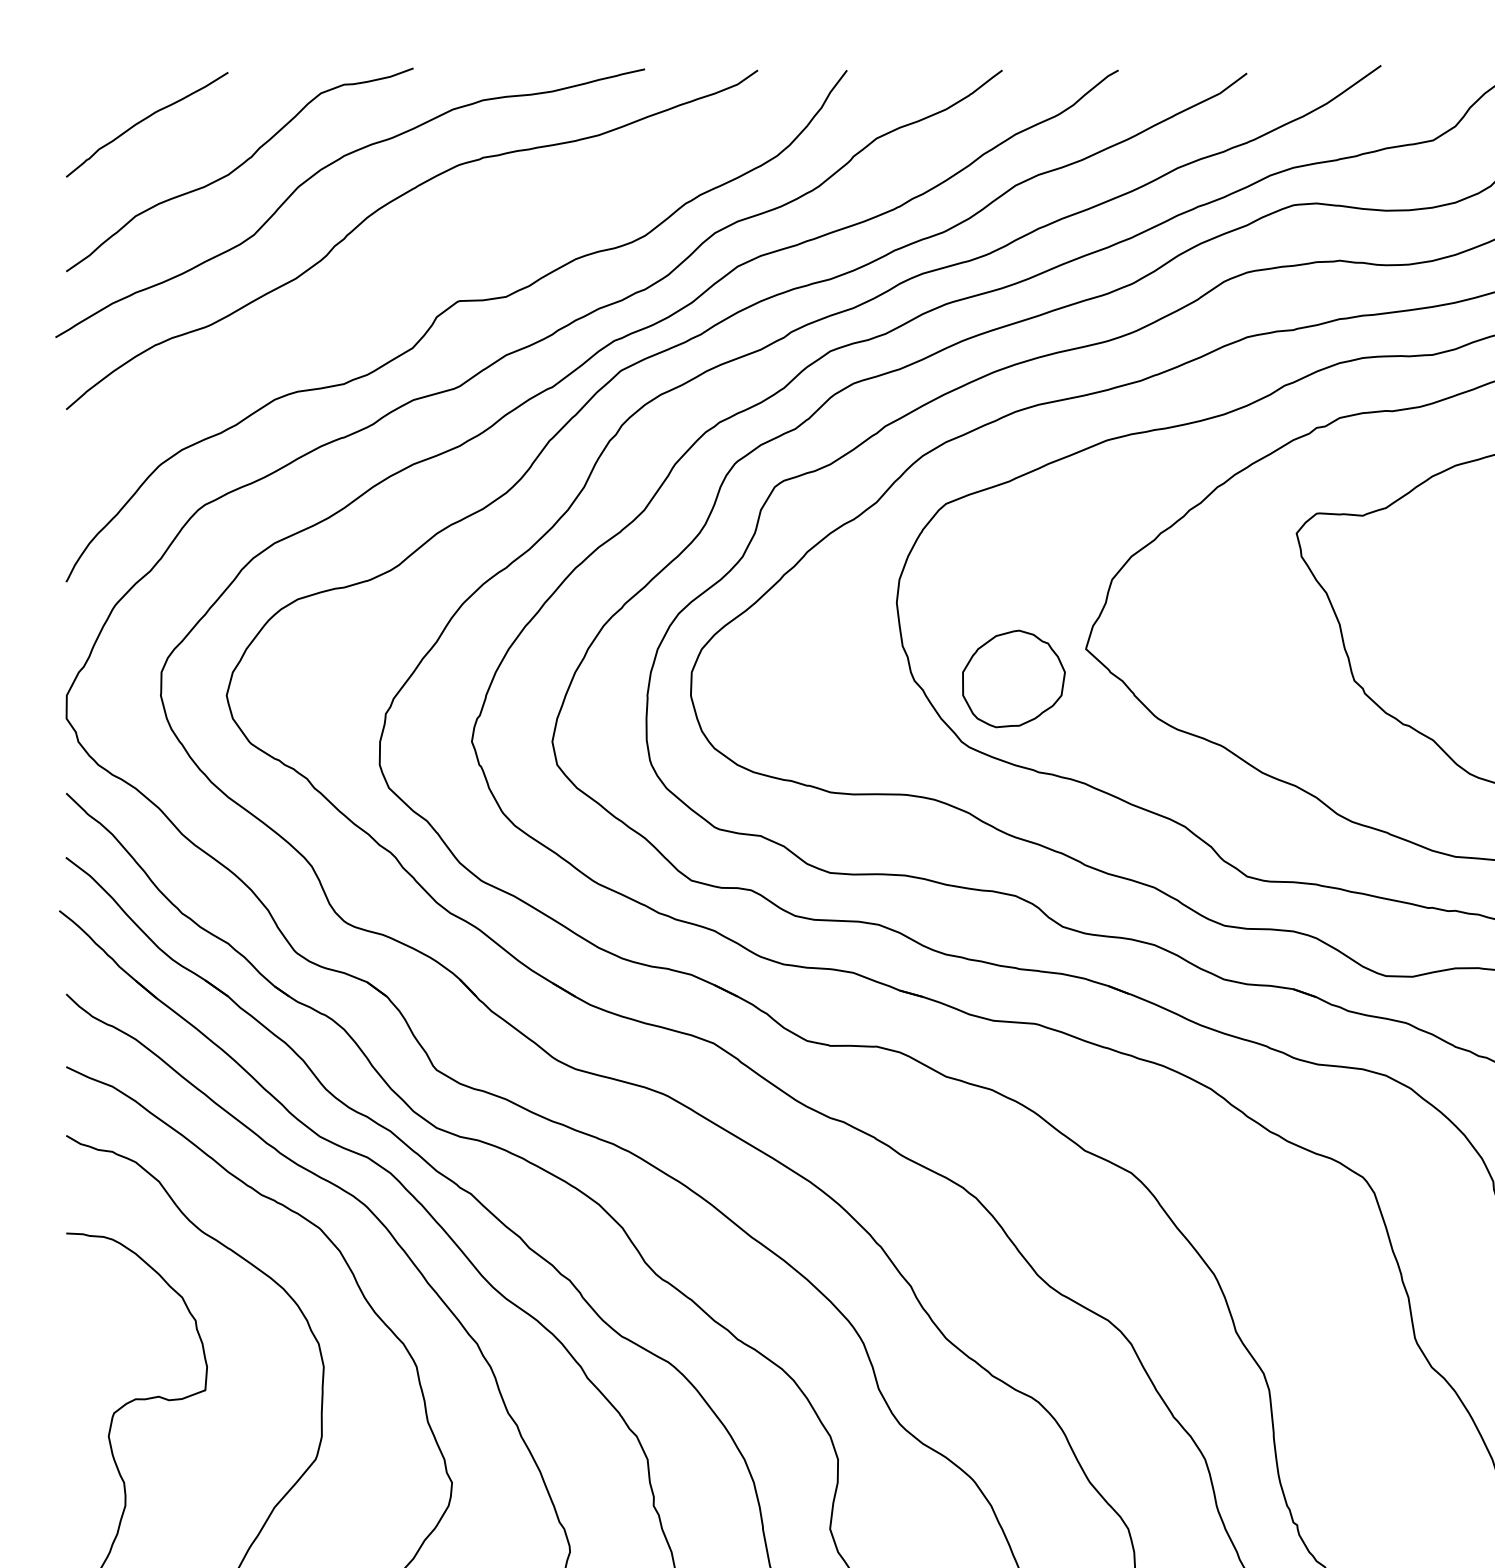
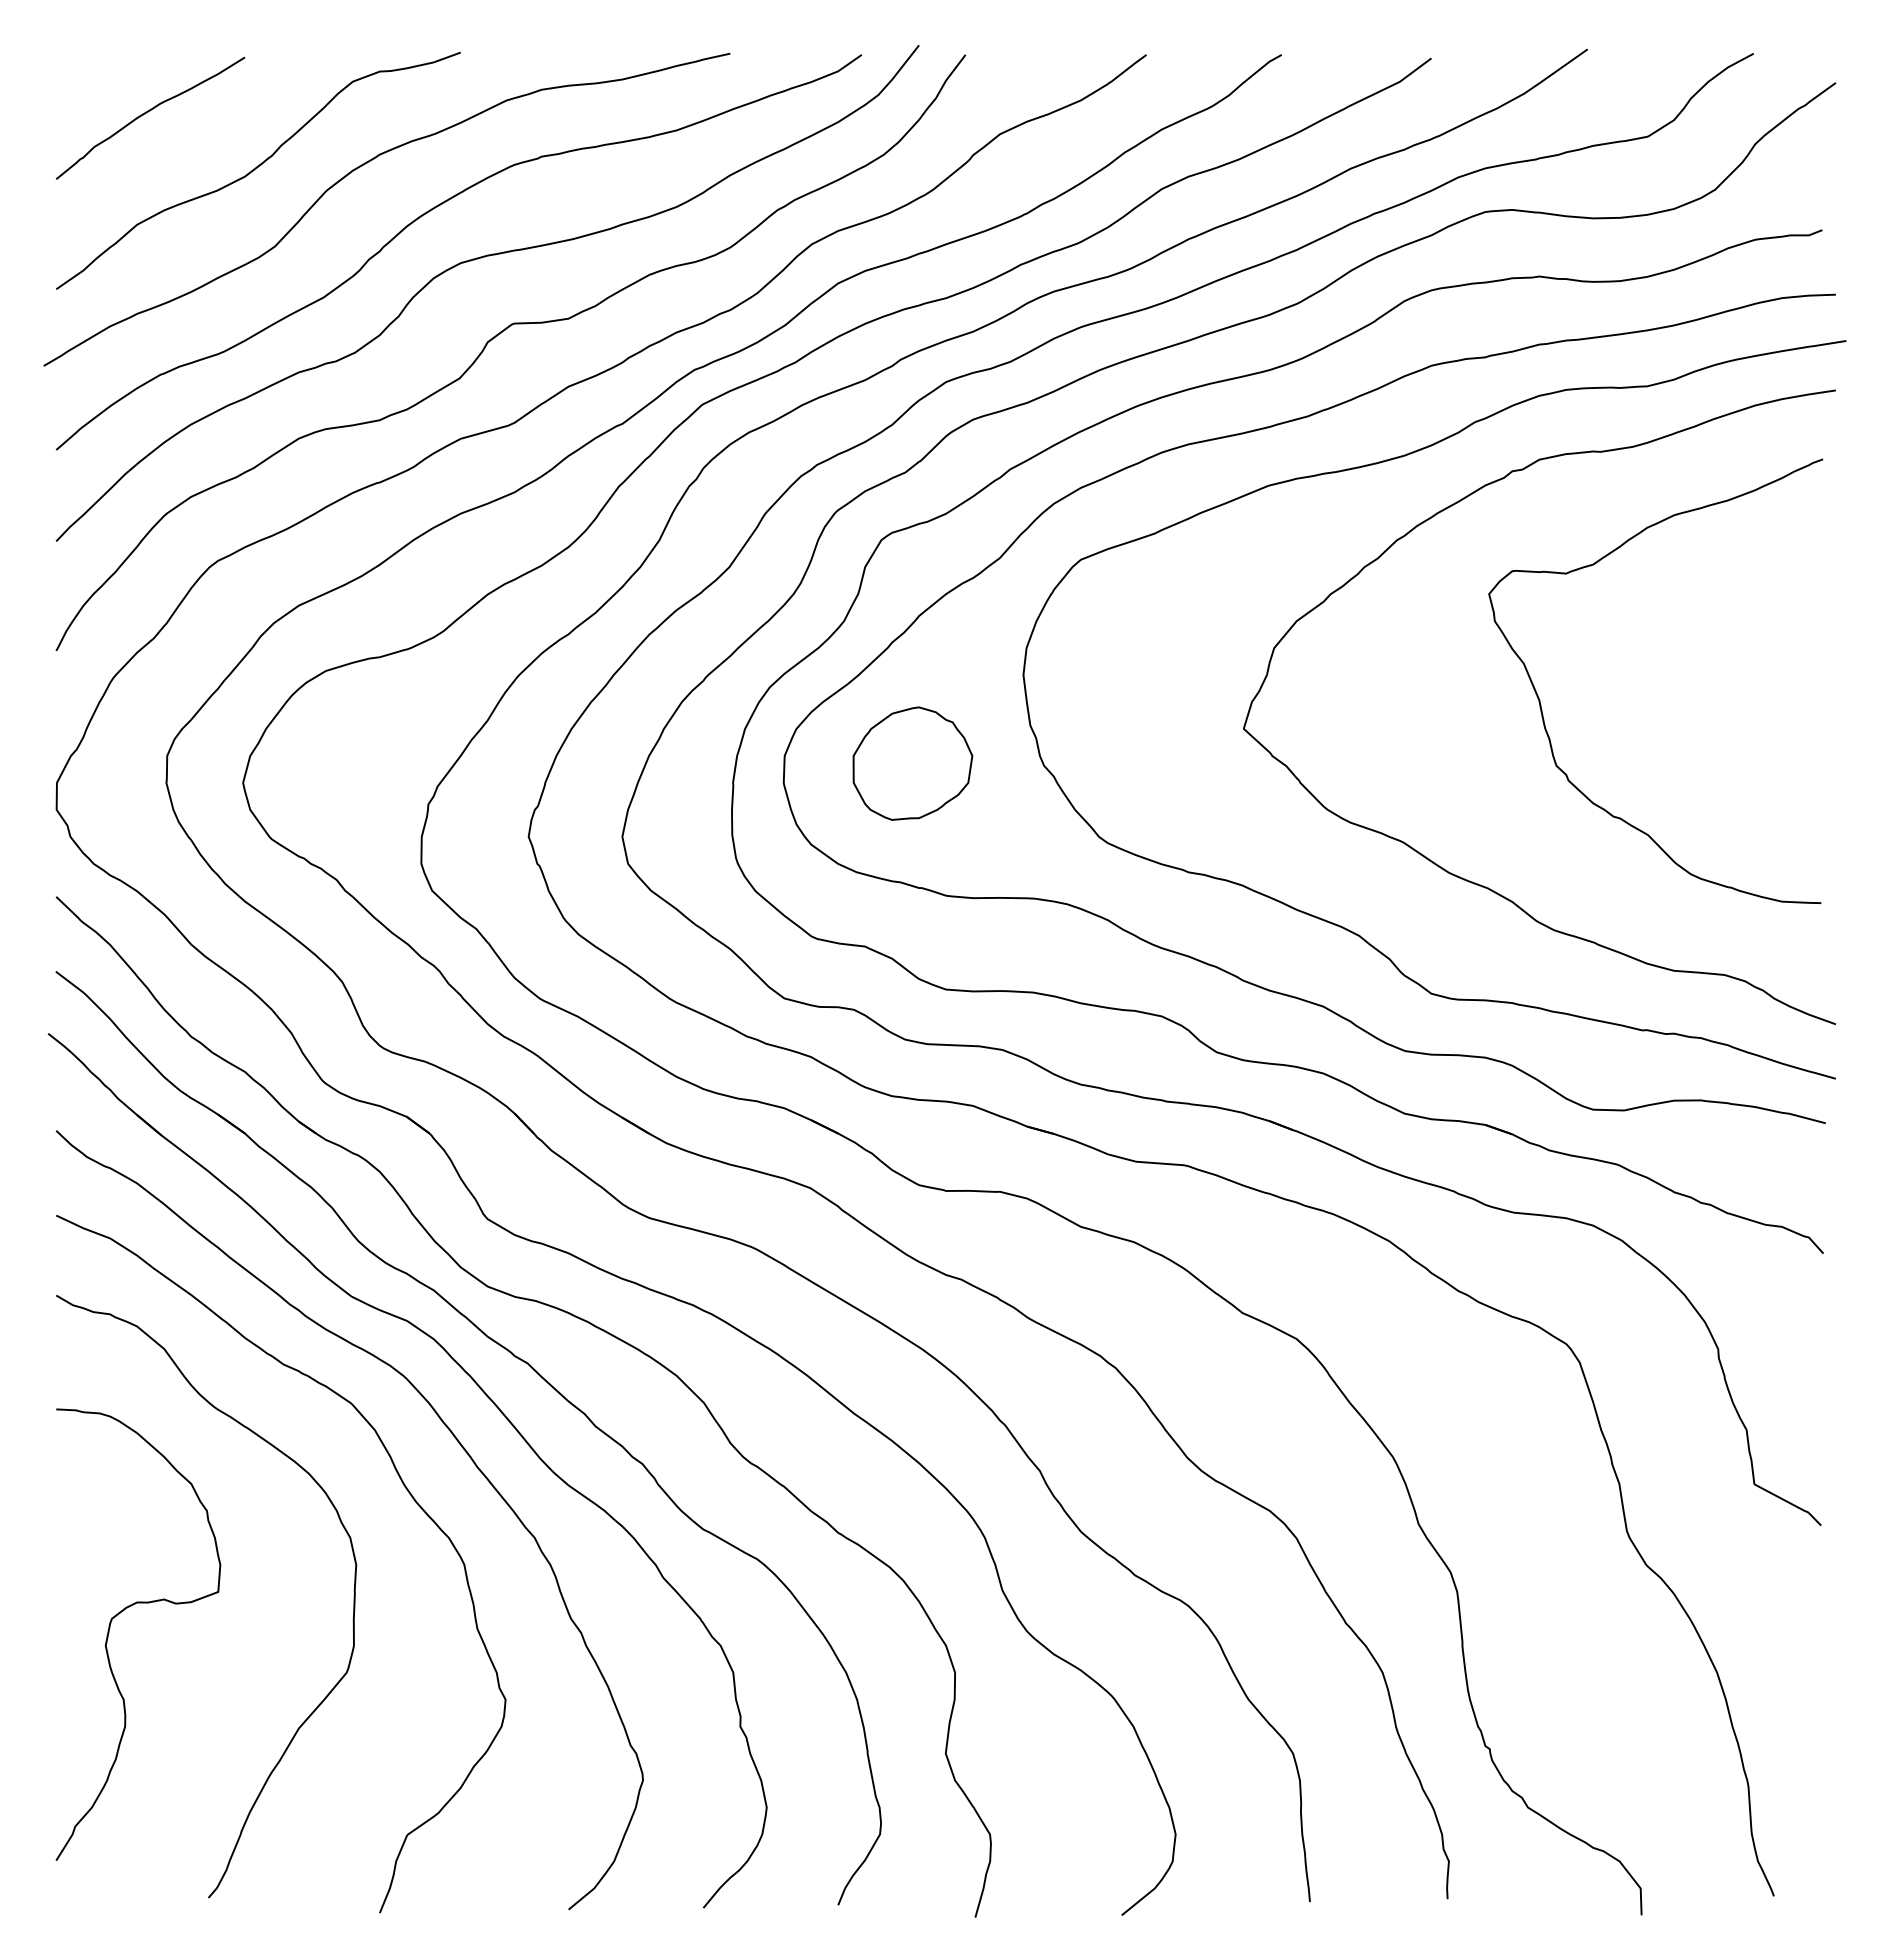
curve: (428, 246) -> (478, 259), added
part: (1013, 678) -> (912, 763), moved

